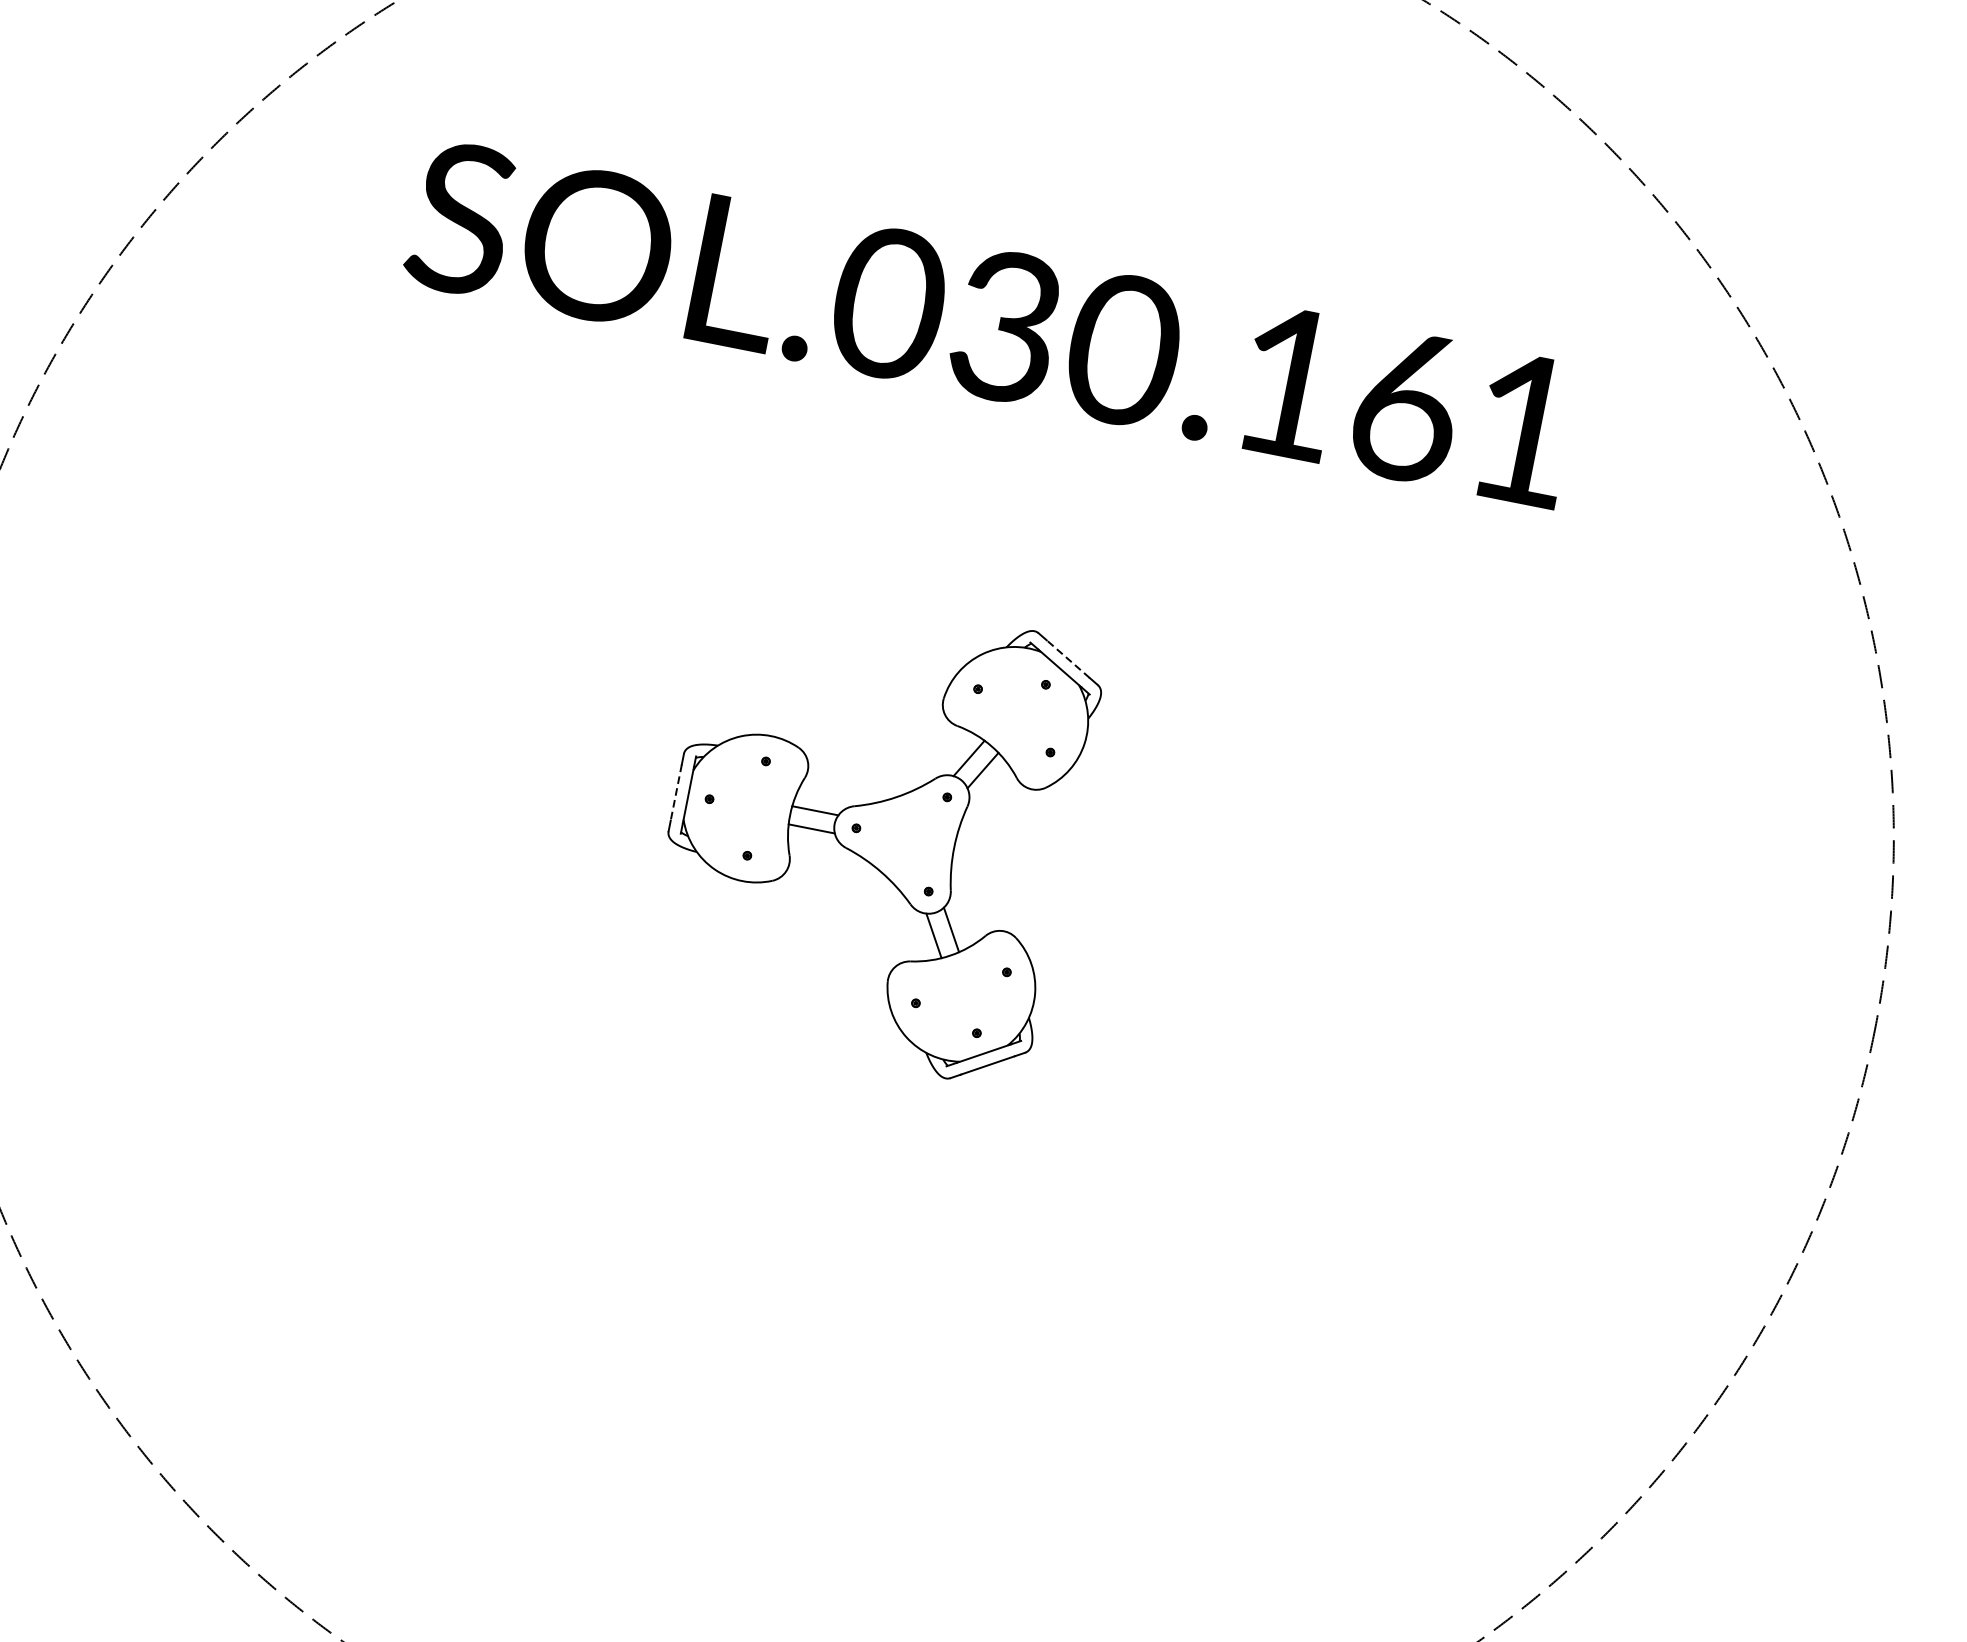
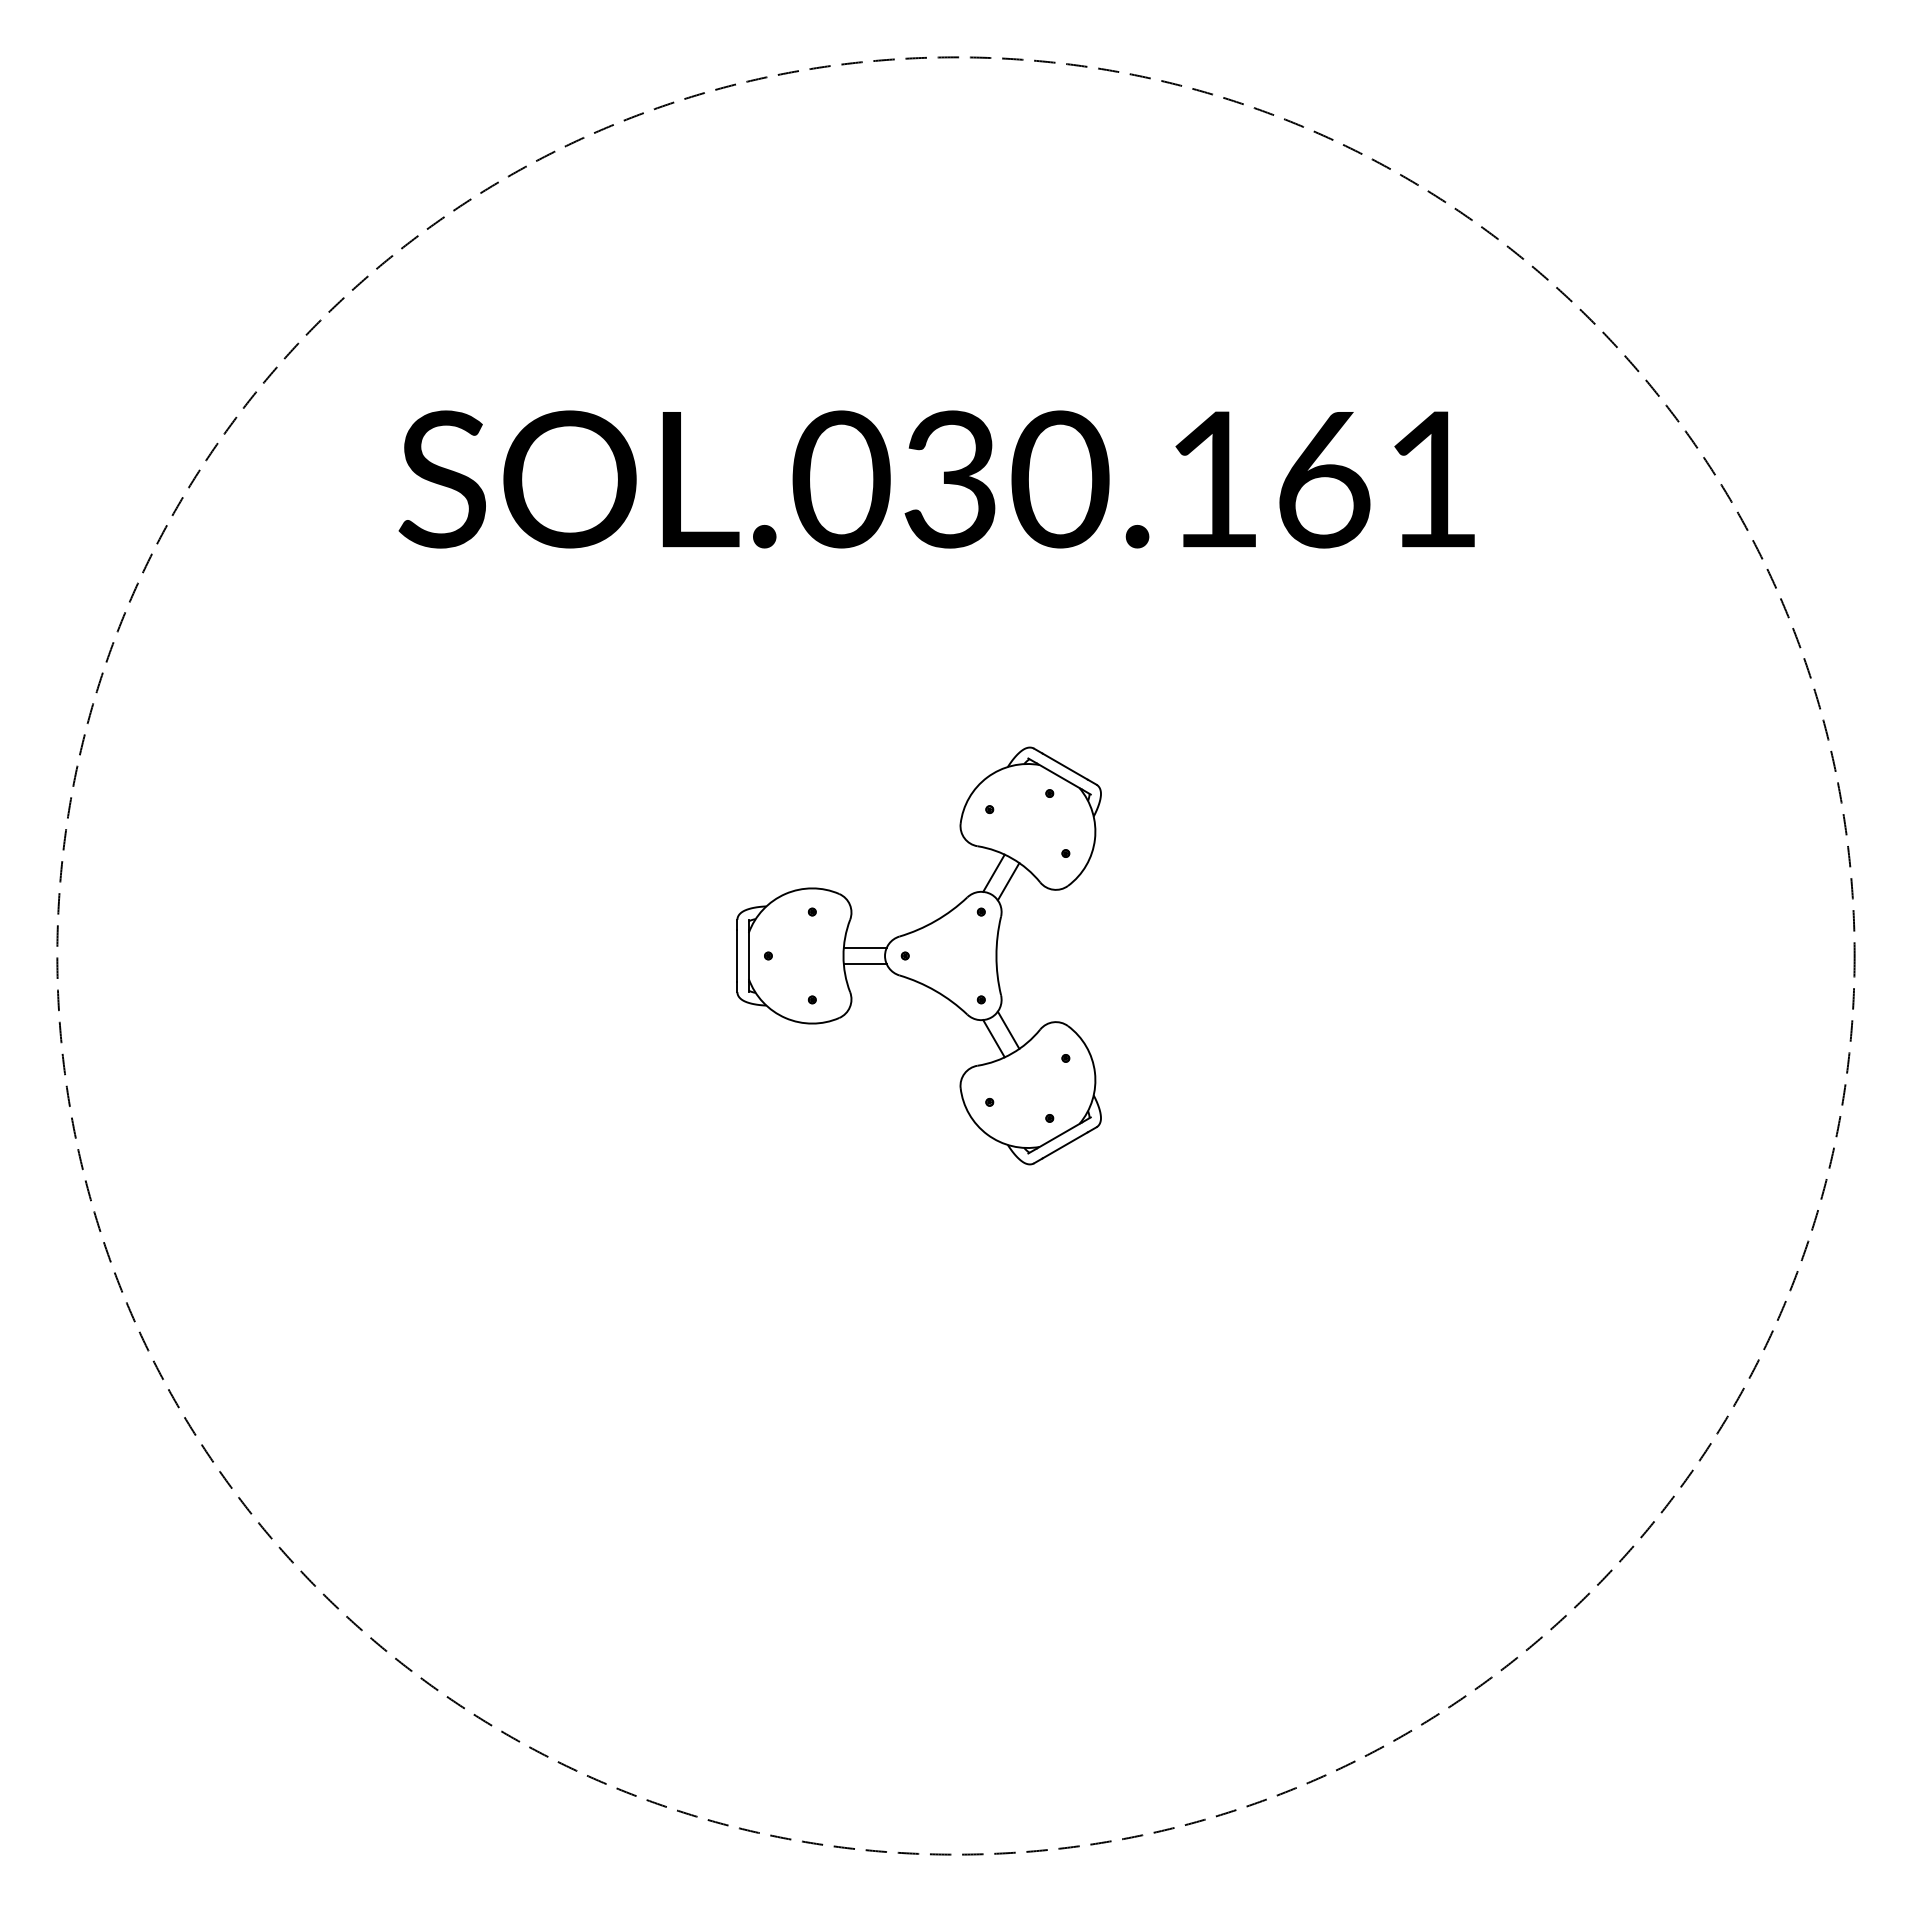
line: (1067, 658) -> (1064, 766), dashed -> solid
line: (676, 793) -> (737, 956), dashed -> solid

